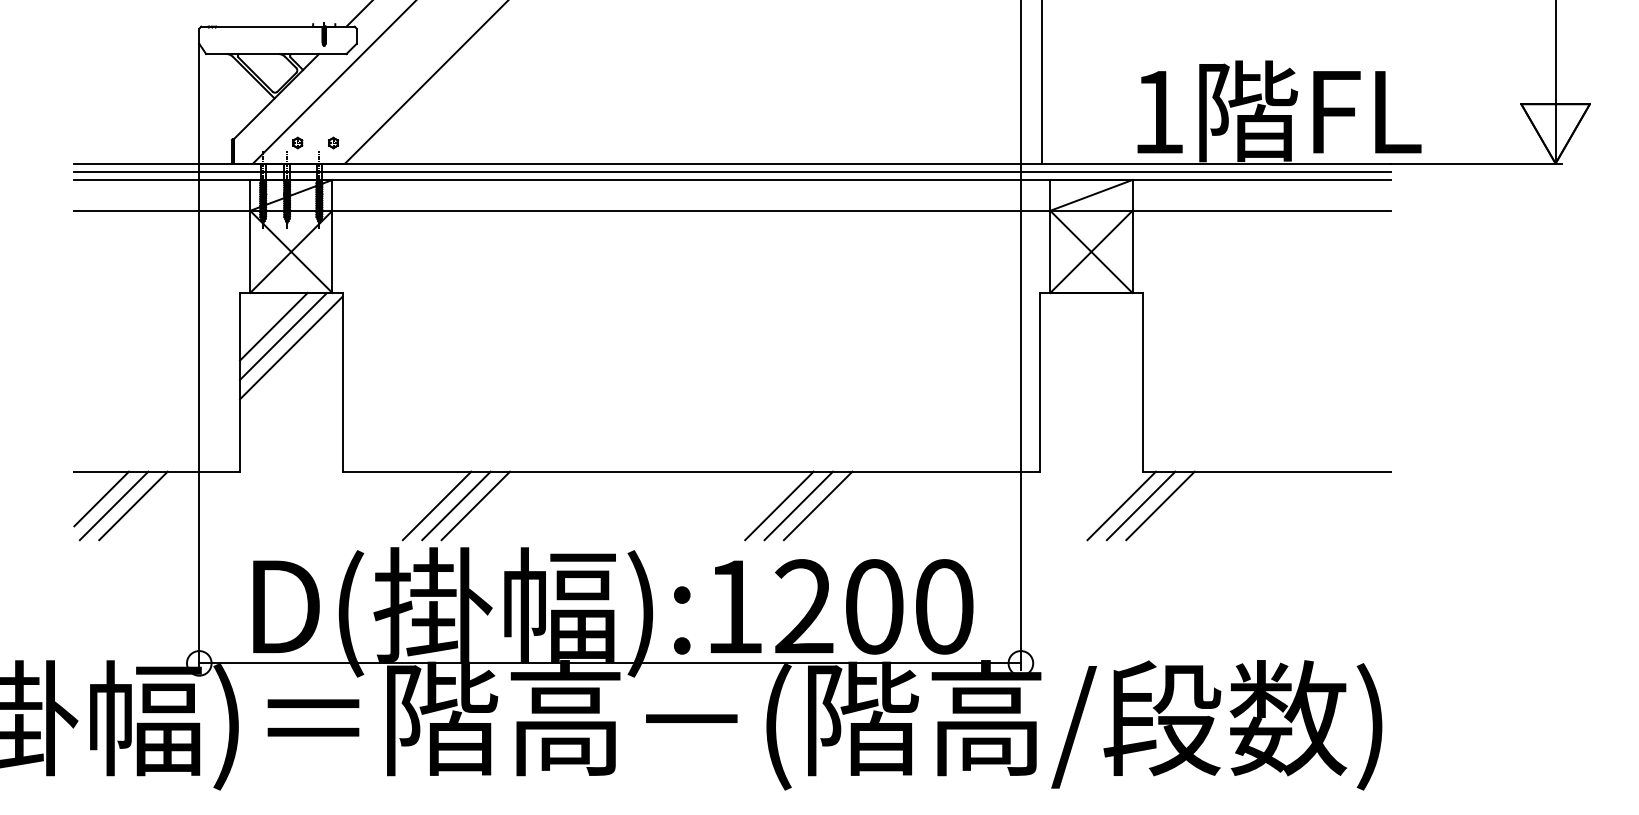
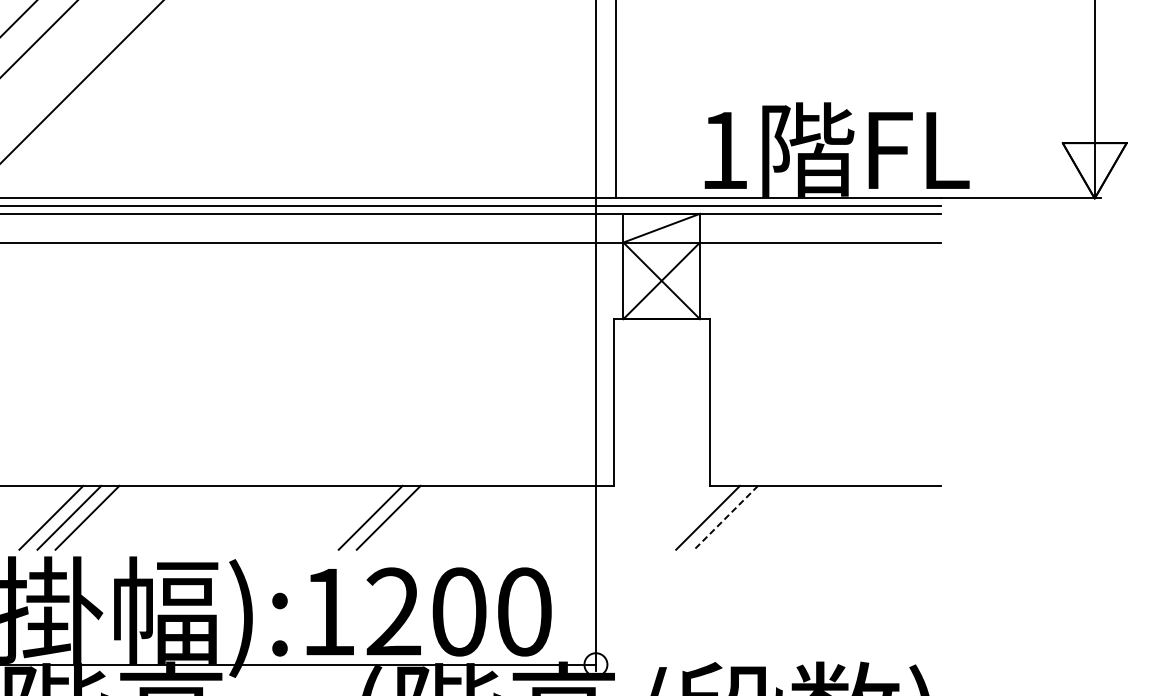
line: (817, 505) -> (406, 517), removed
line: (1121, 505) -> (689, 517), removed
line: (1160, 506) -> (726, 518), solid -> dashed

